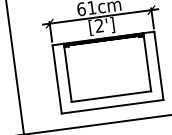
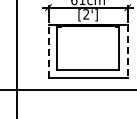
line: (158, 66) -> (127, 51), solid -> dashed
line: (57, 79) -> (48, 51), solid -> dashed

